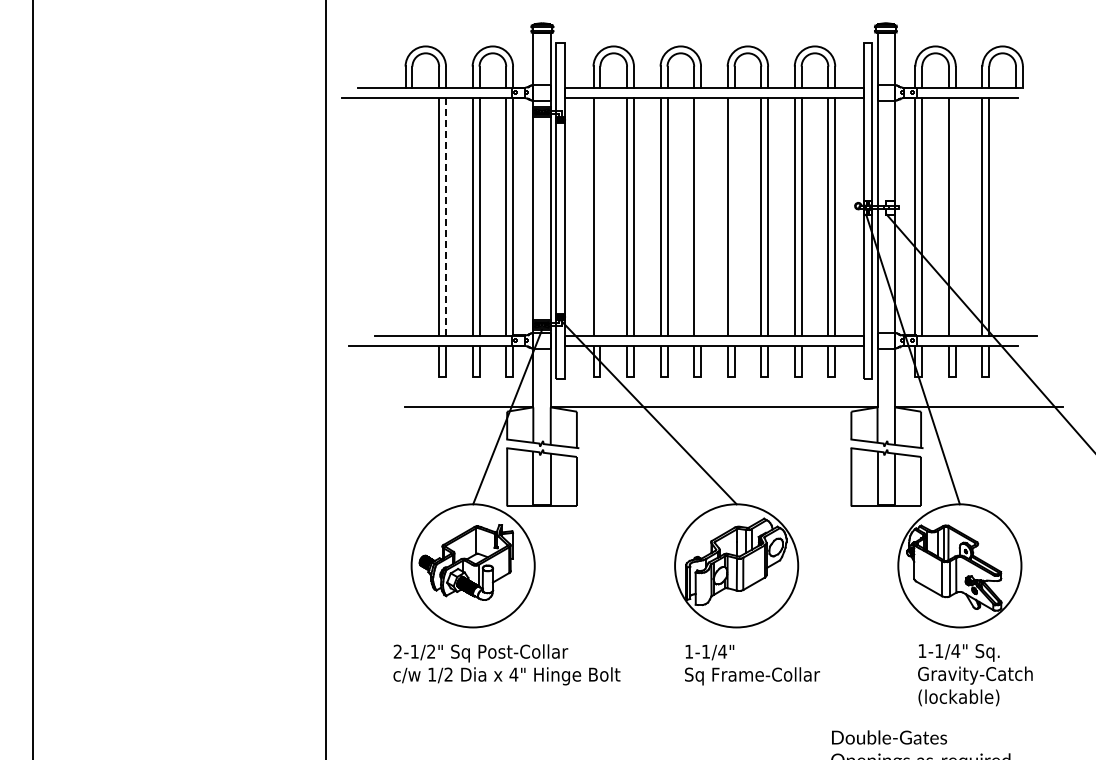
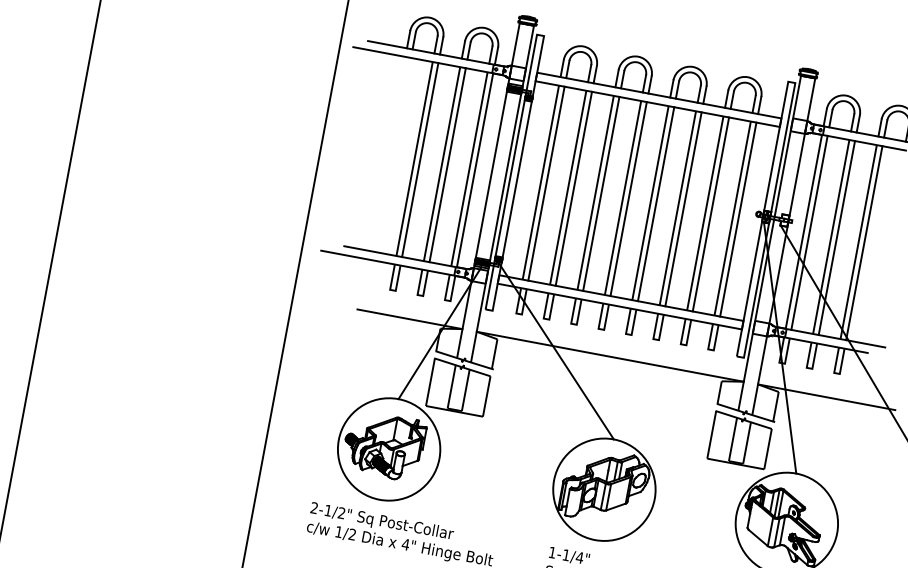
line: (445, 216) -> (419, 159), dashed -> solid
line: (600, 216) -> (546, 183), added
line: (701, 216) -> (629, 198), added
line: (734, 216) -> (656, 203), added
line: (955, 216) -> (836, 237), added

